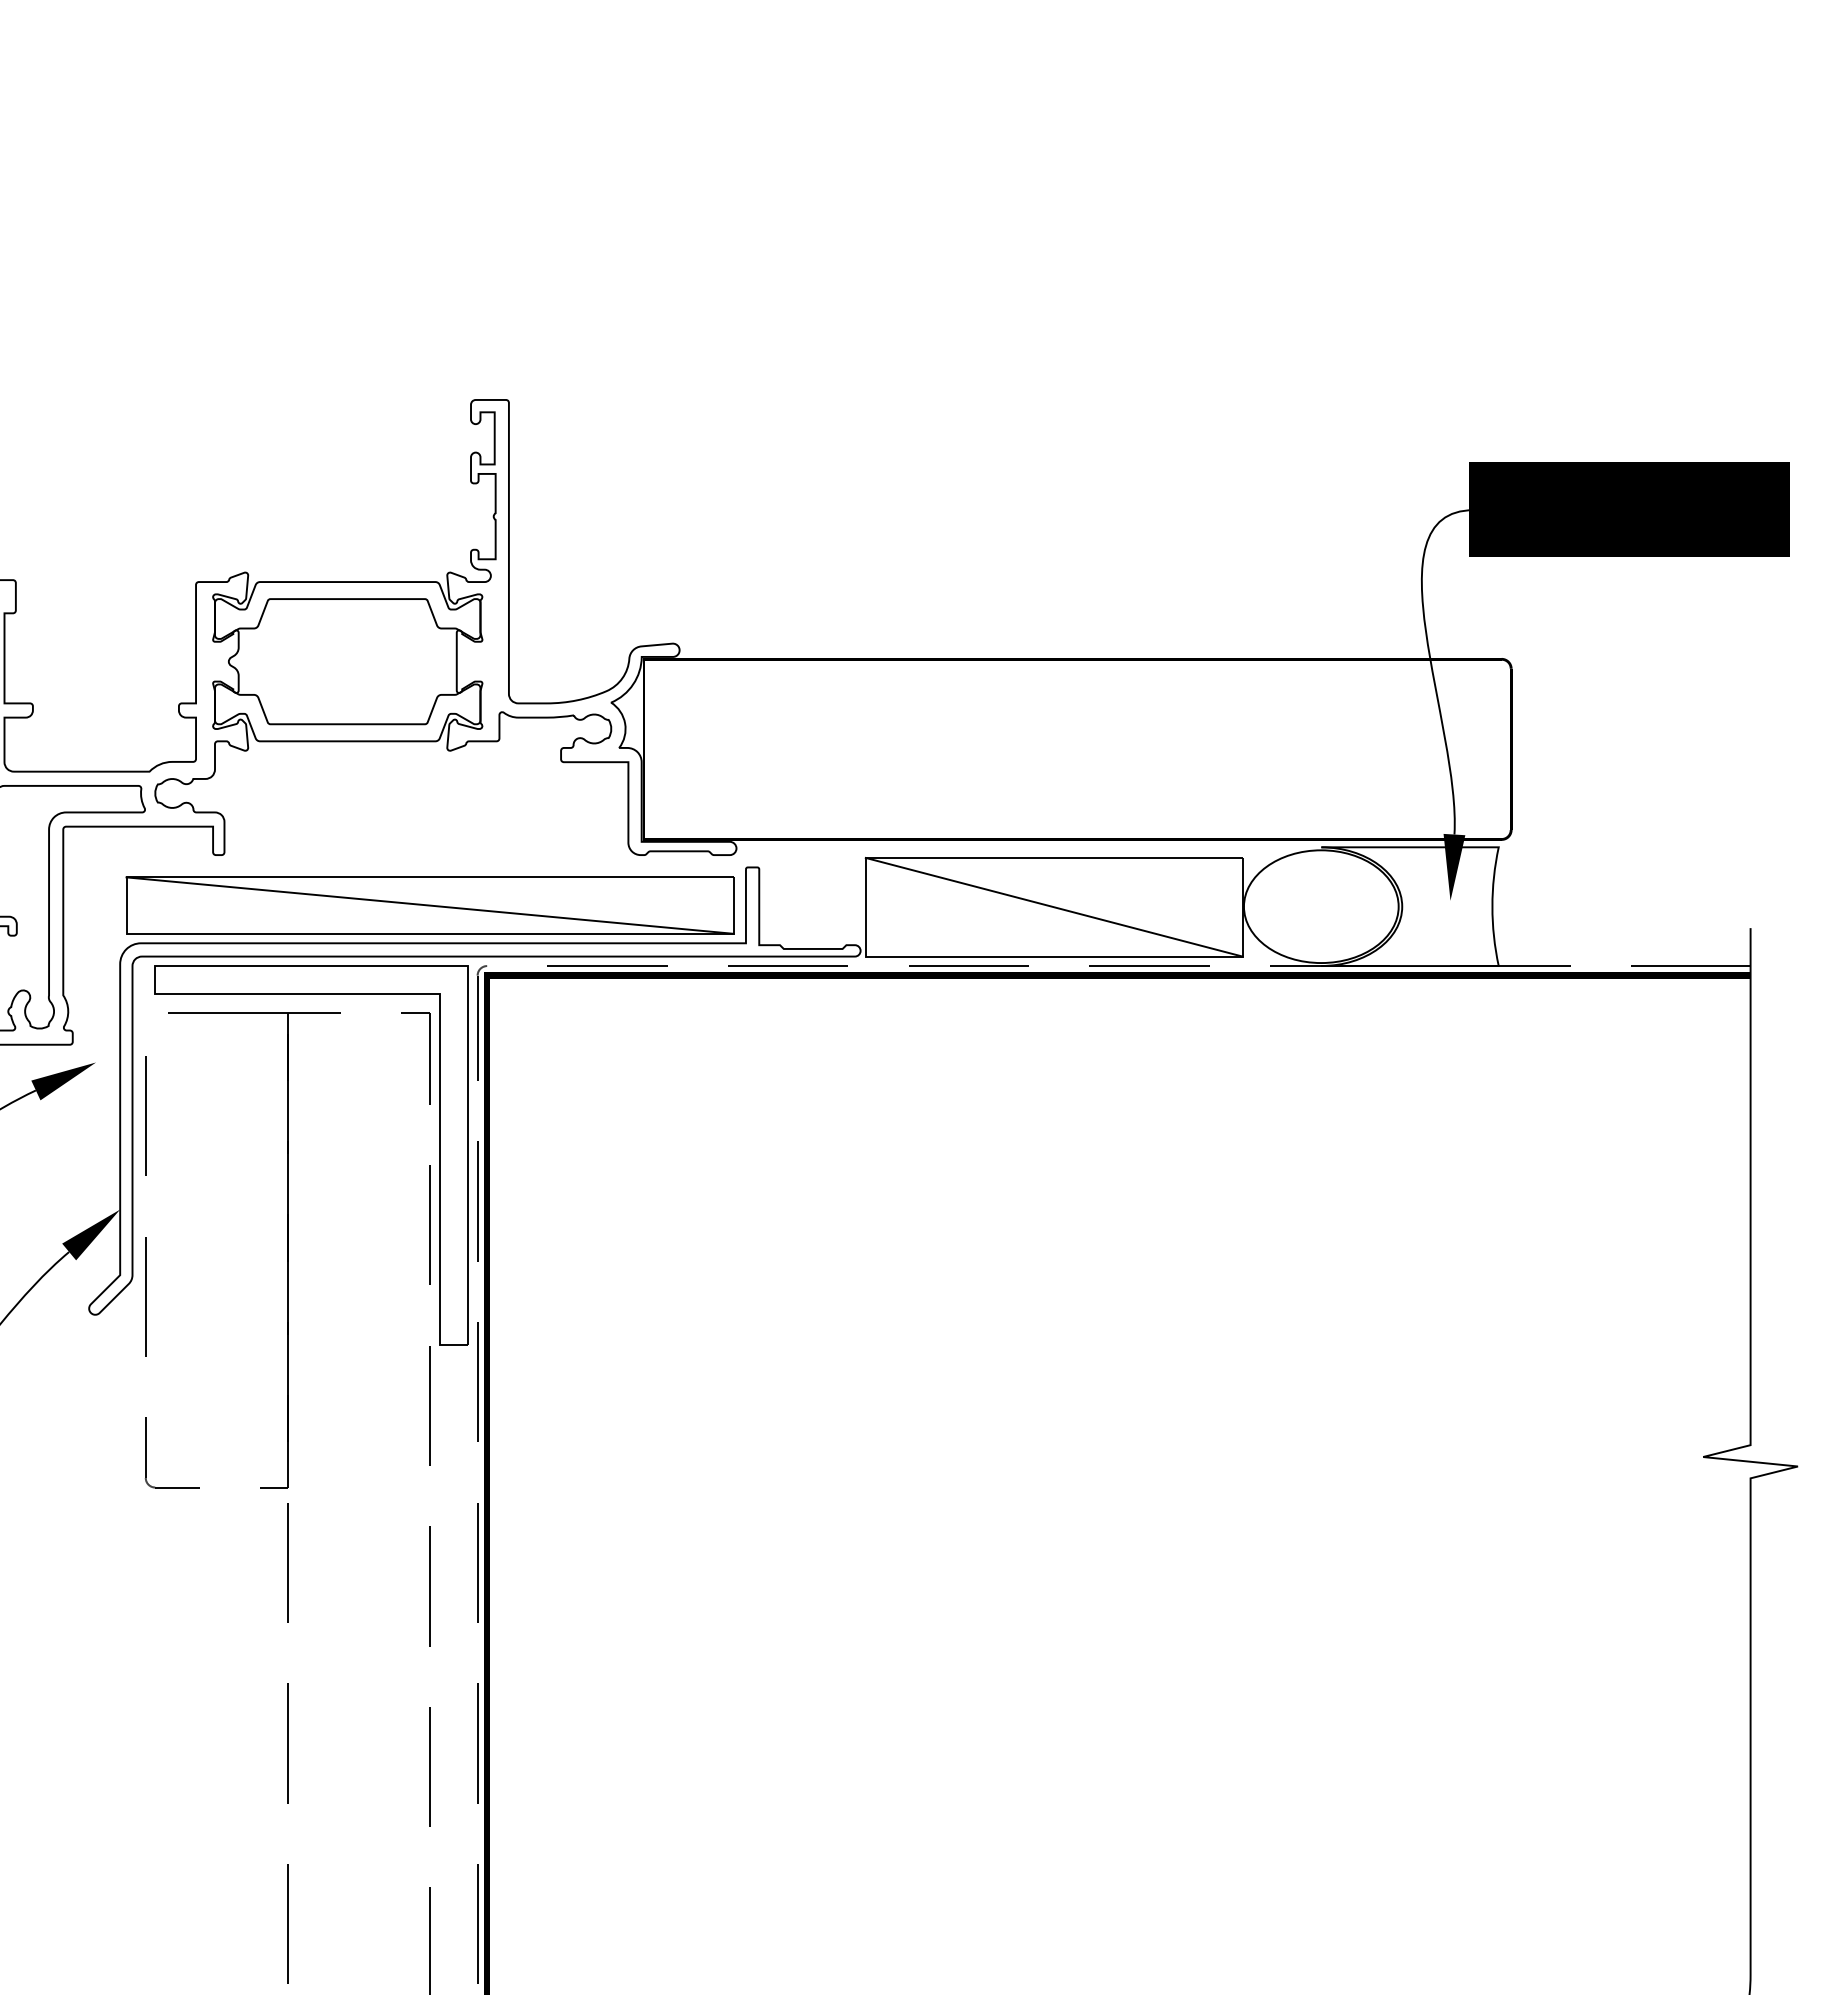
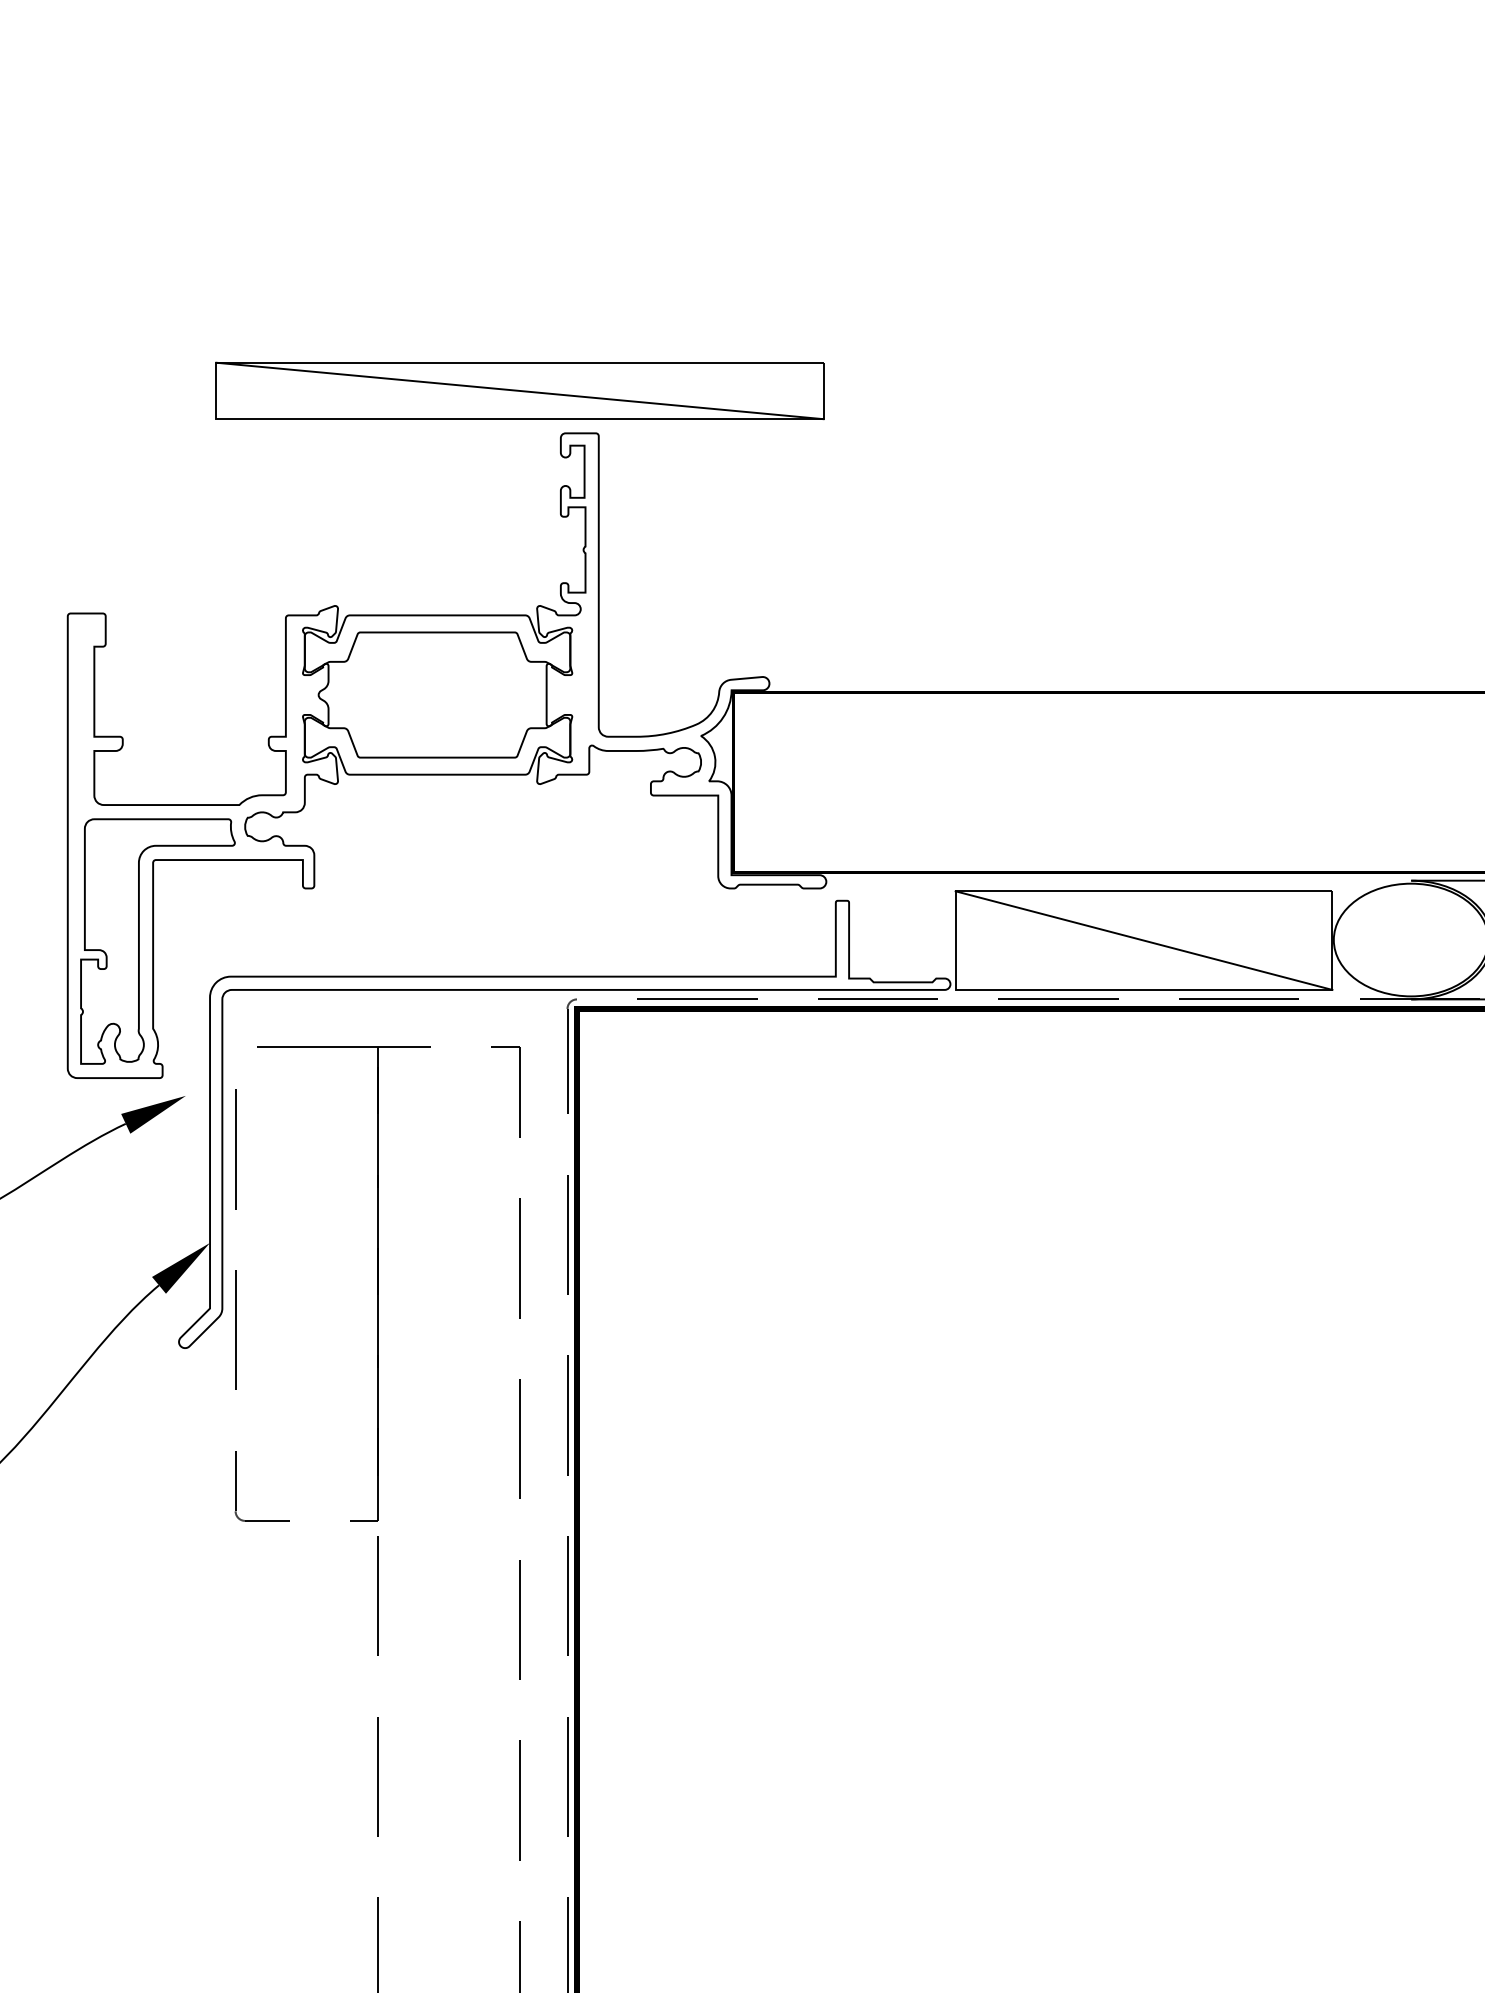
part: (429, 905) -> (519, 390), moved
part: (439, 1155) -> (529, 1188), removed

